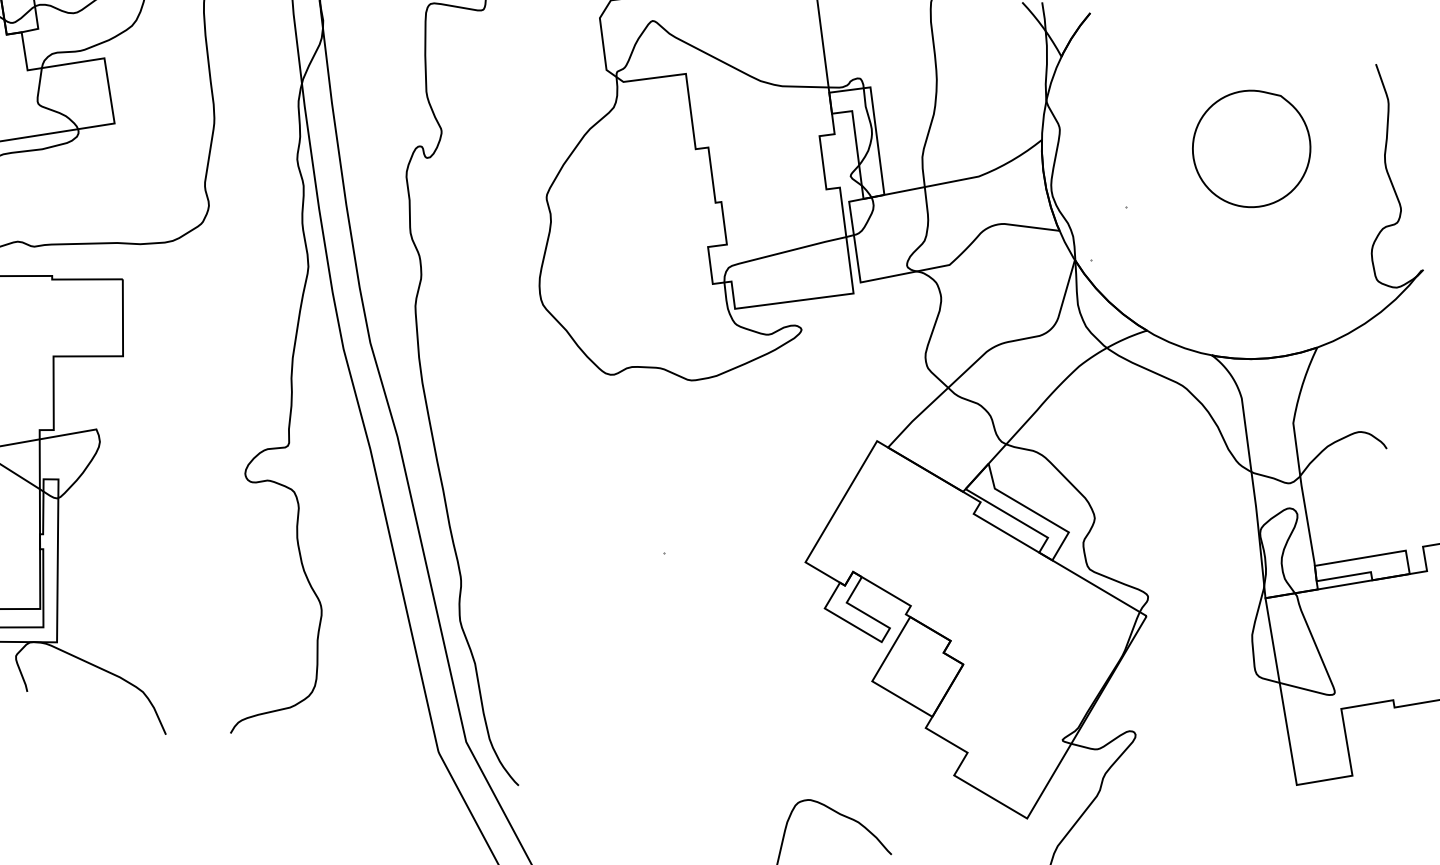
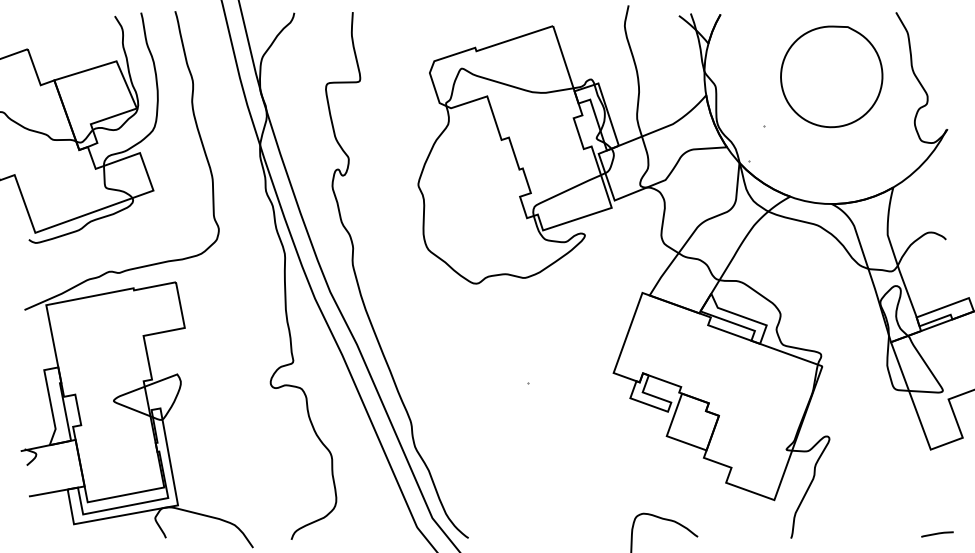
part: (1251, 148) -> (831, 76), size x1.43

